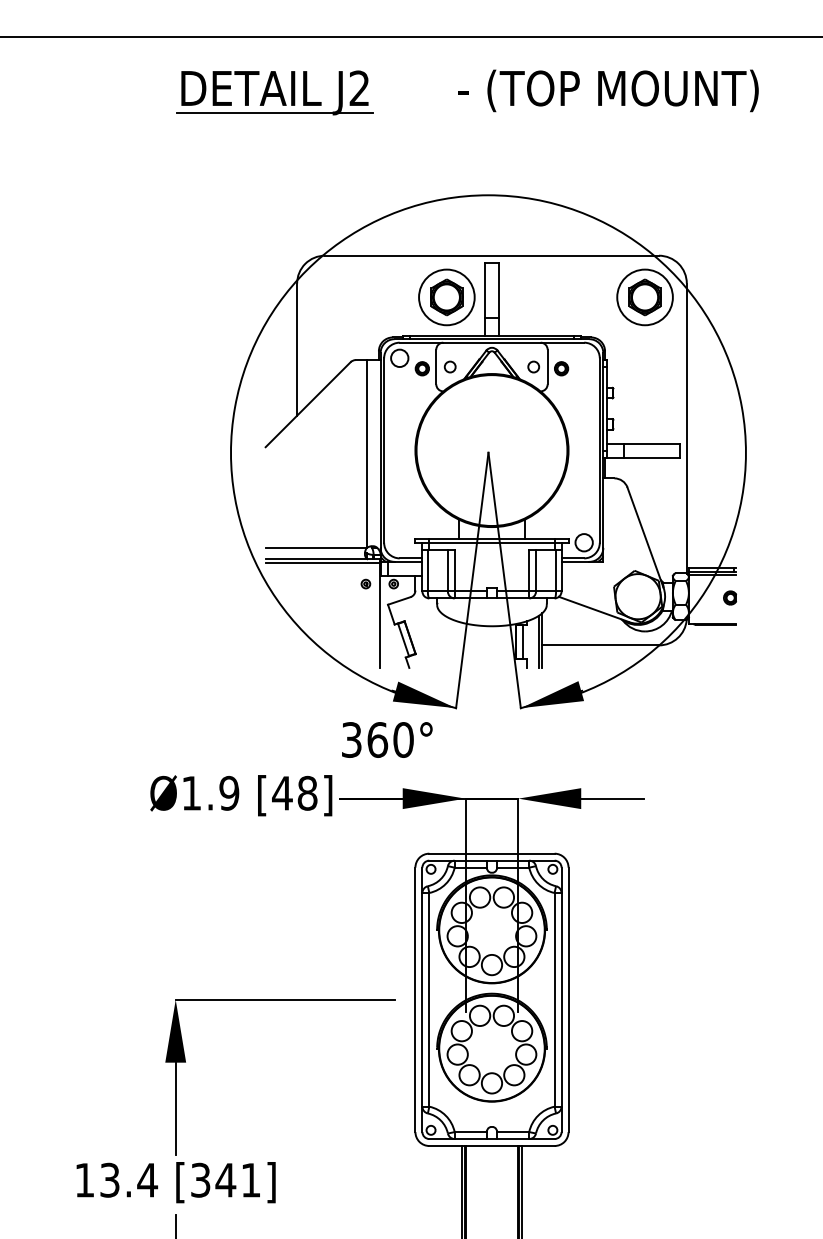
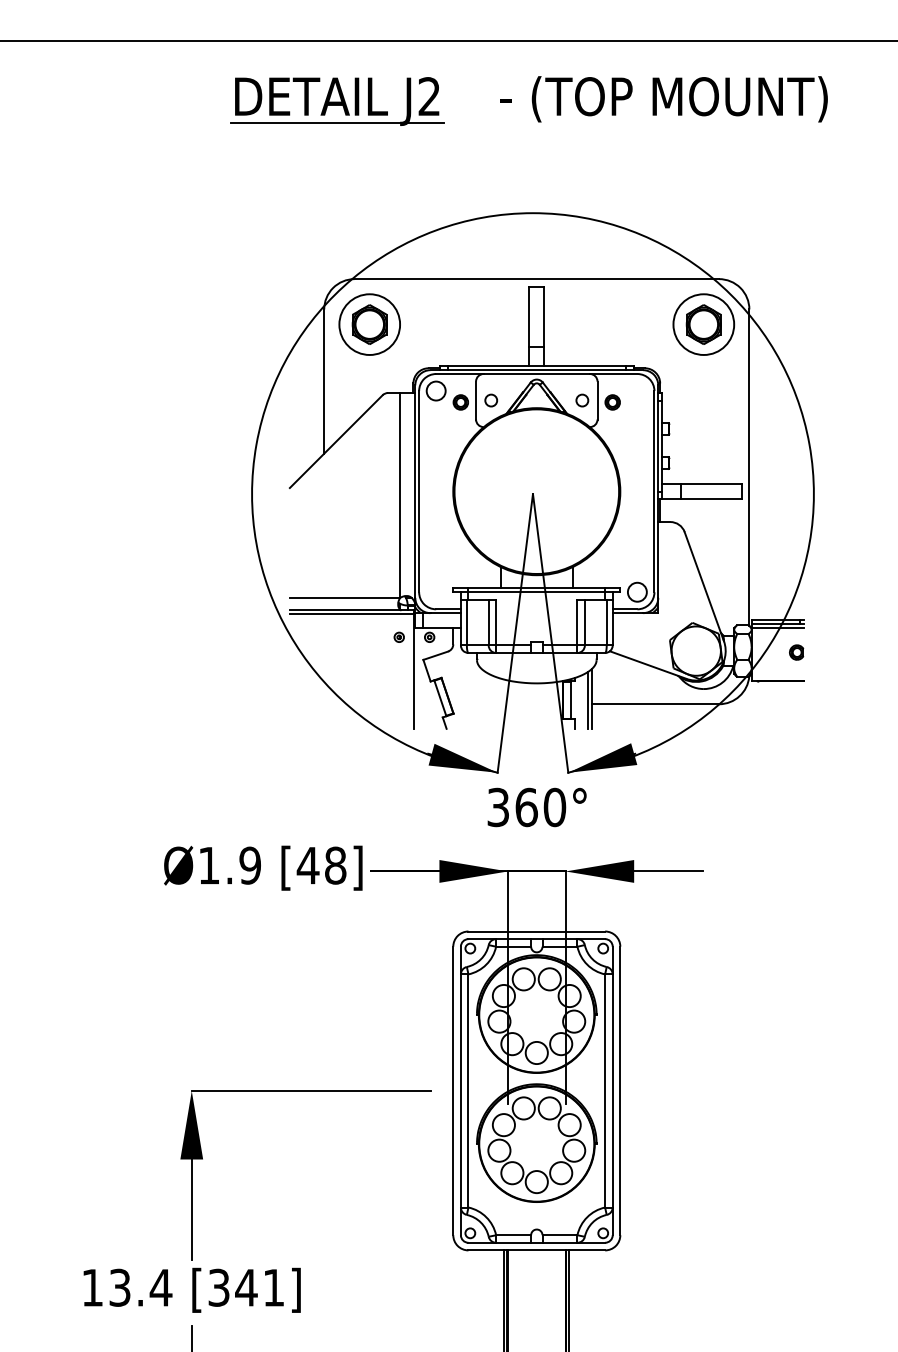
part: (274, 92) -> (336, 101), moved
part: (446, 297) -> (369, 324), moved
text: (387, 739) -> (537, 806), moved

